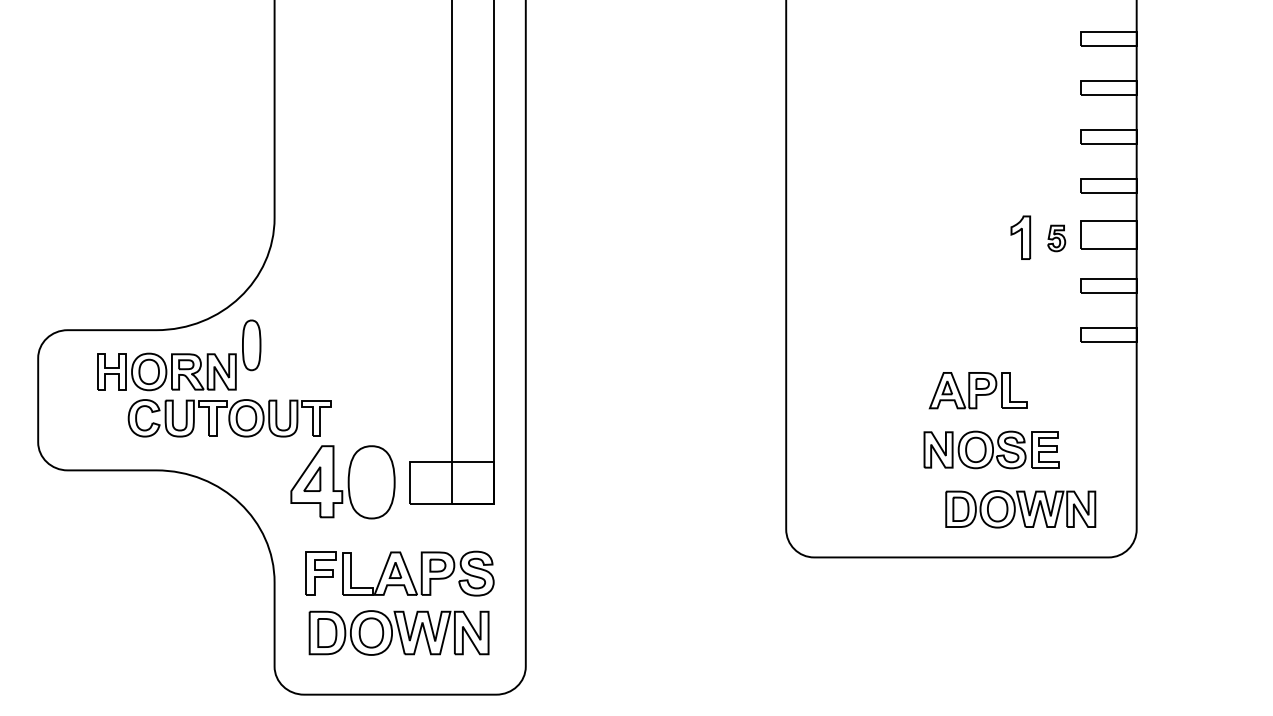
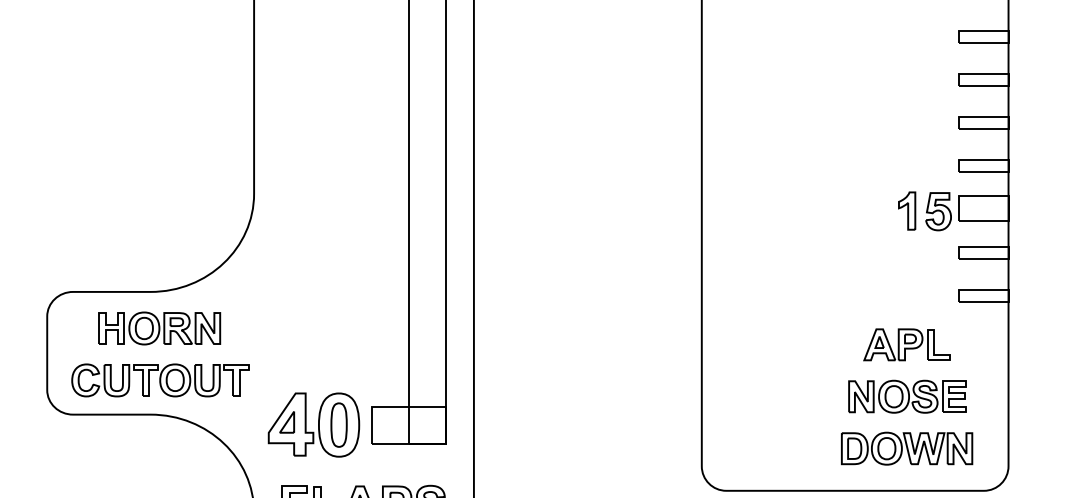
part: (1056, 238) -> (938, 211), size x1.67
part: (251, 345) -> (338, 425), moved
part: (977, 390) -> (905, 344), moved
part: (229, 418) -> (160, 380), moved
part: (991, 449) -> (907, 396), moved

